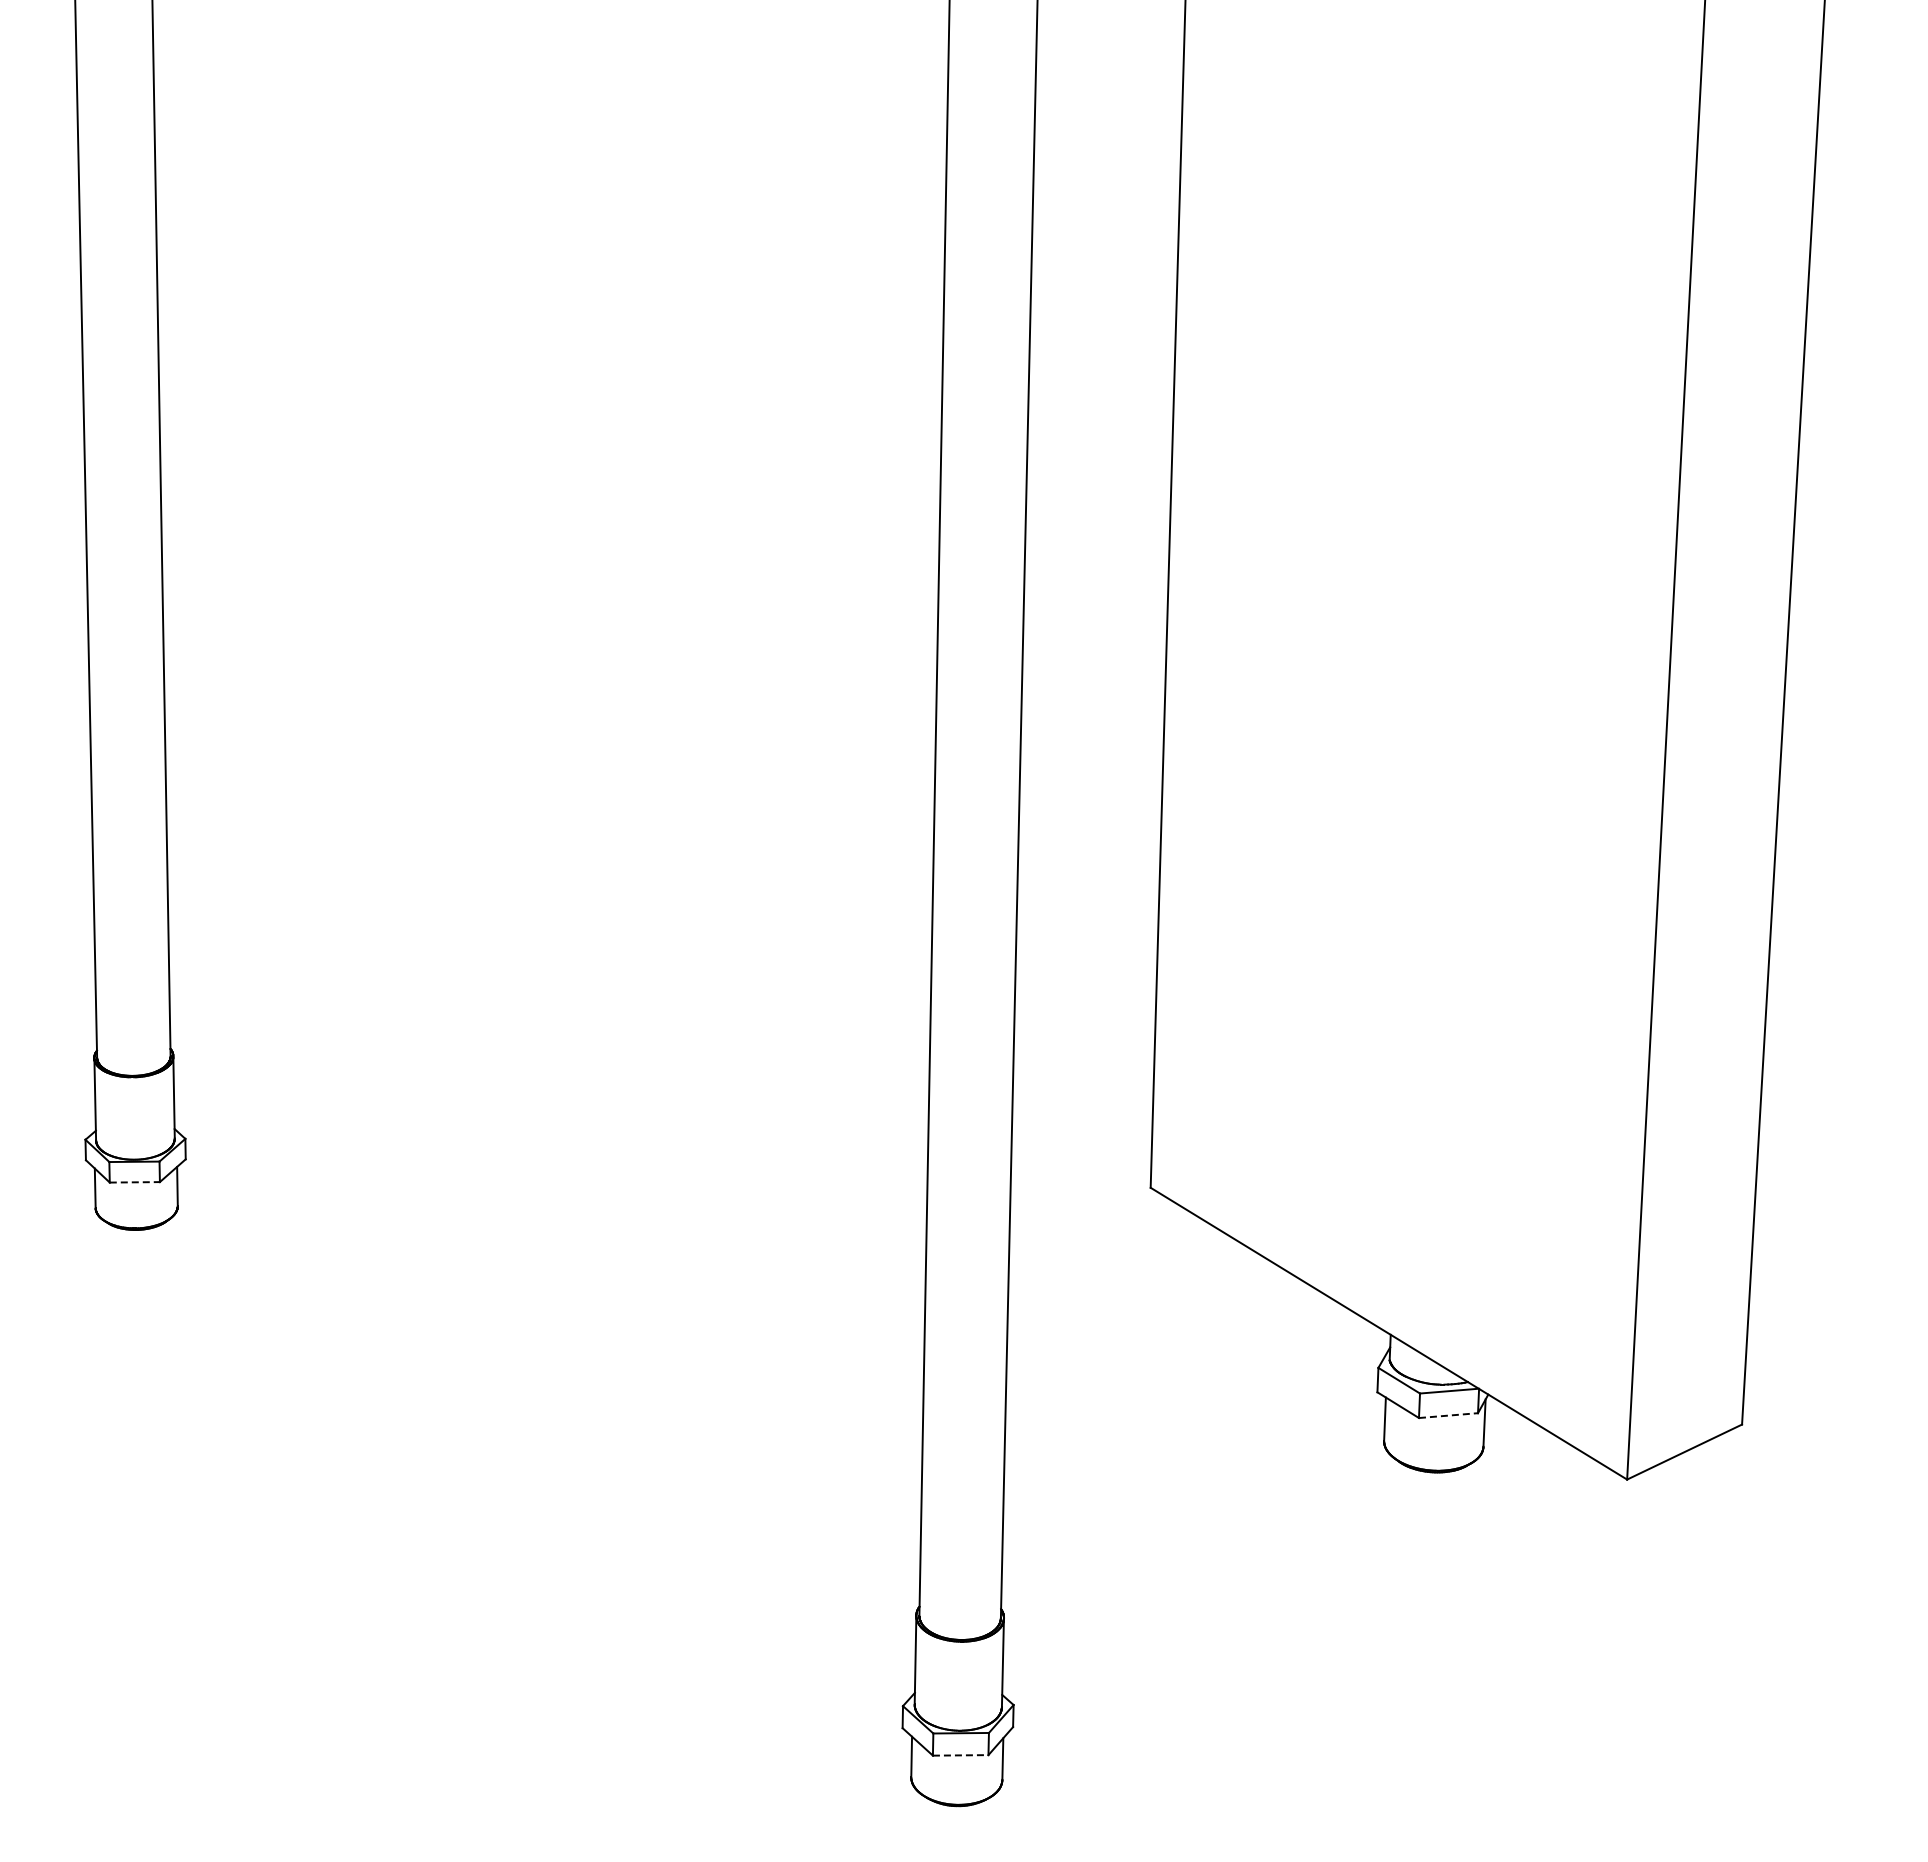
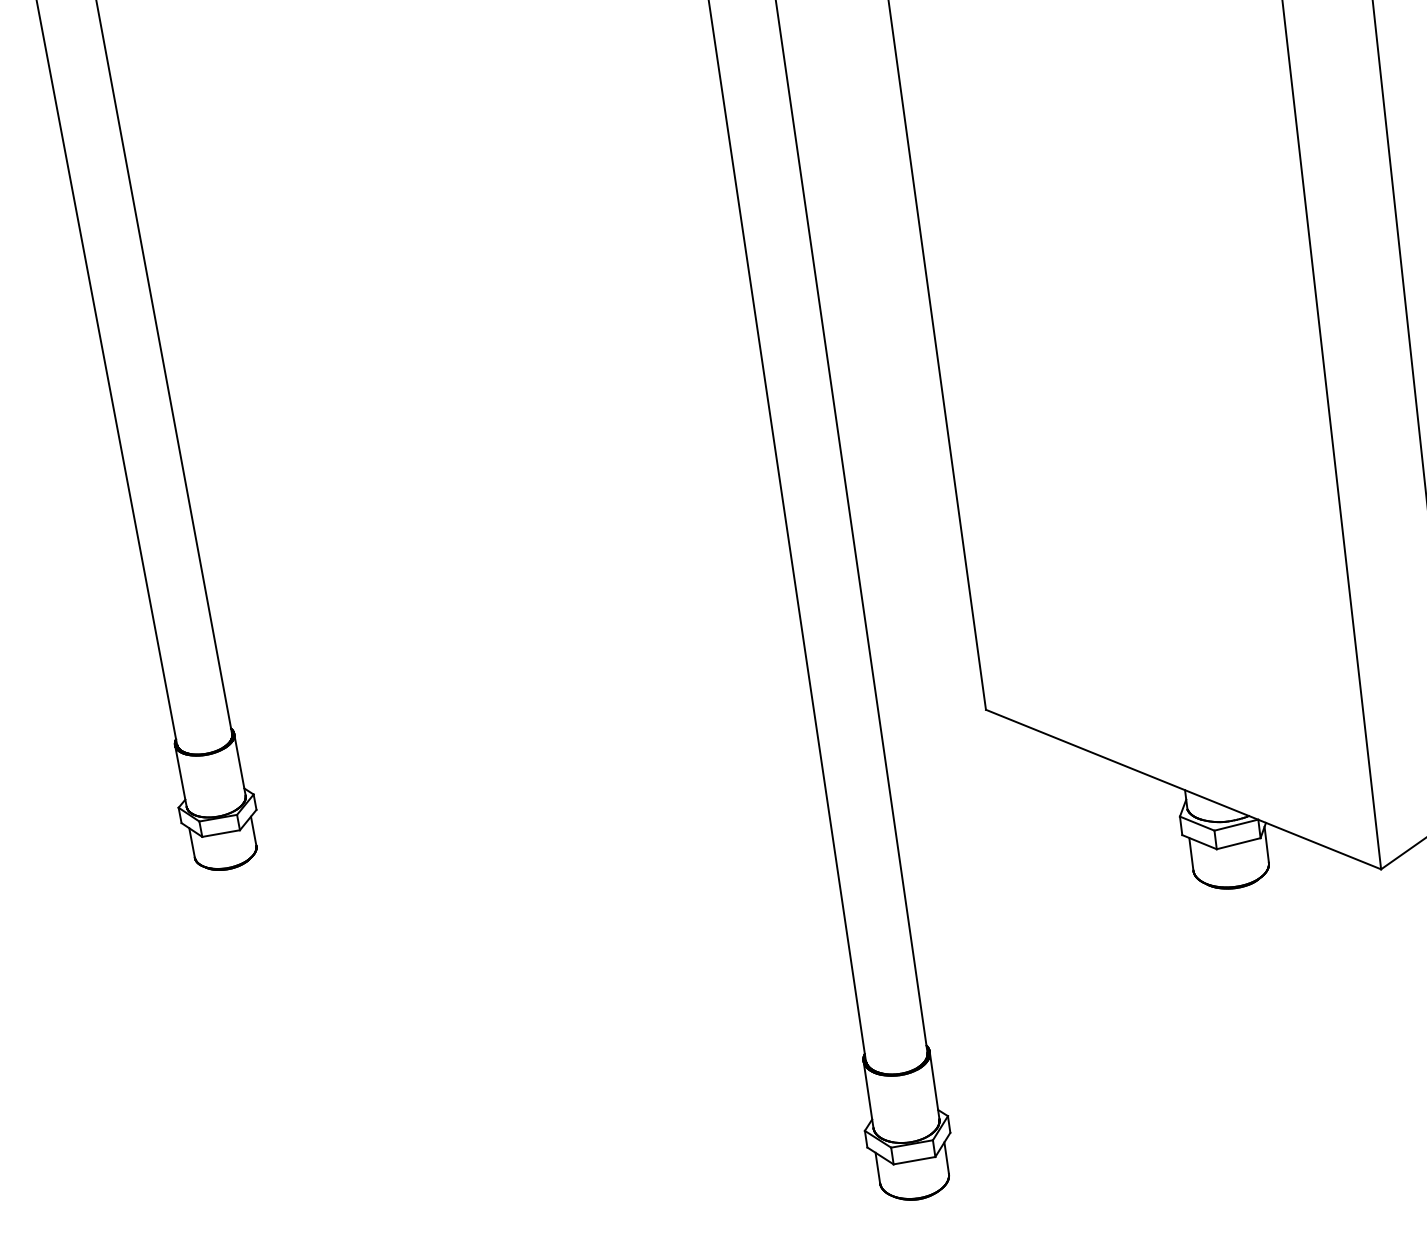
line: (135, 1182) -> (221, 833), dashed -> solid
line: (1448, 1415) -> (1238, 843), dashed -> solid
line: (960, 1755) -> (914, 1160), dashed -> solid

